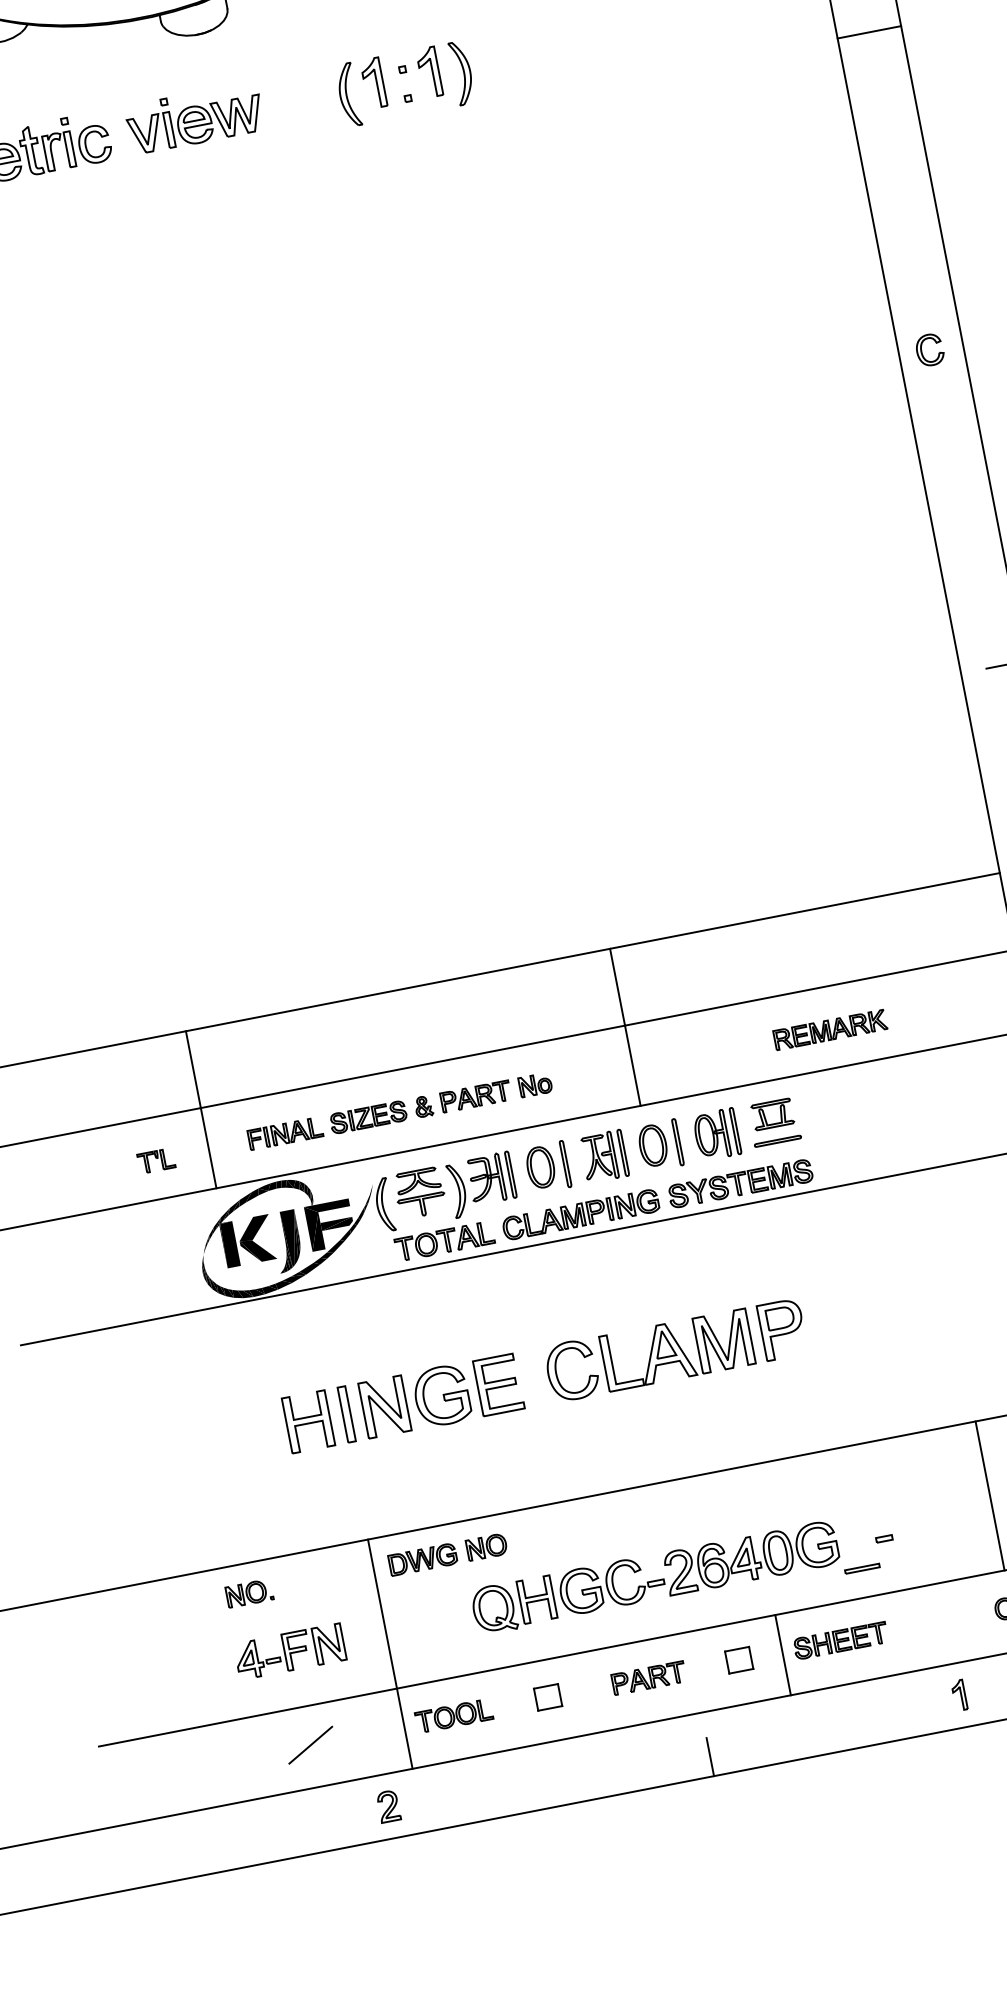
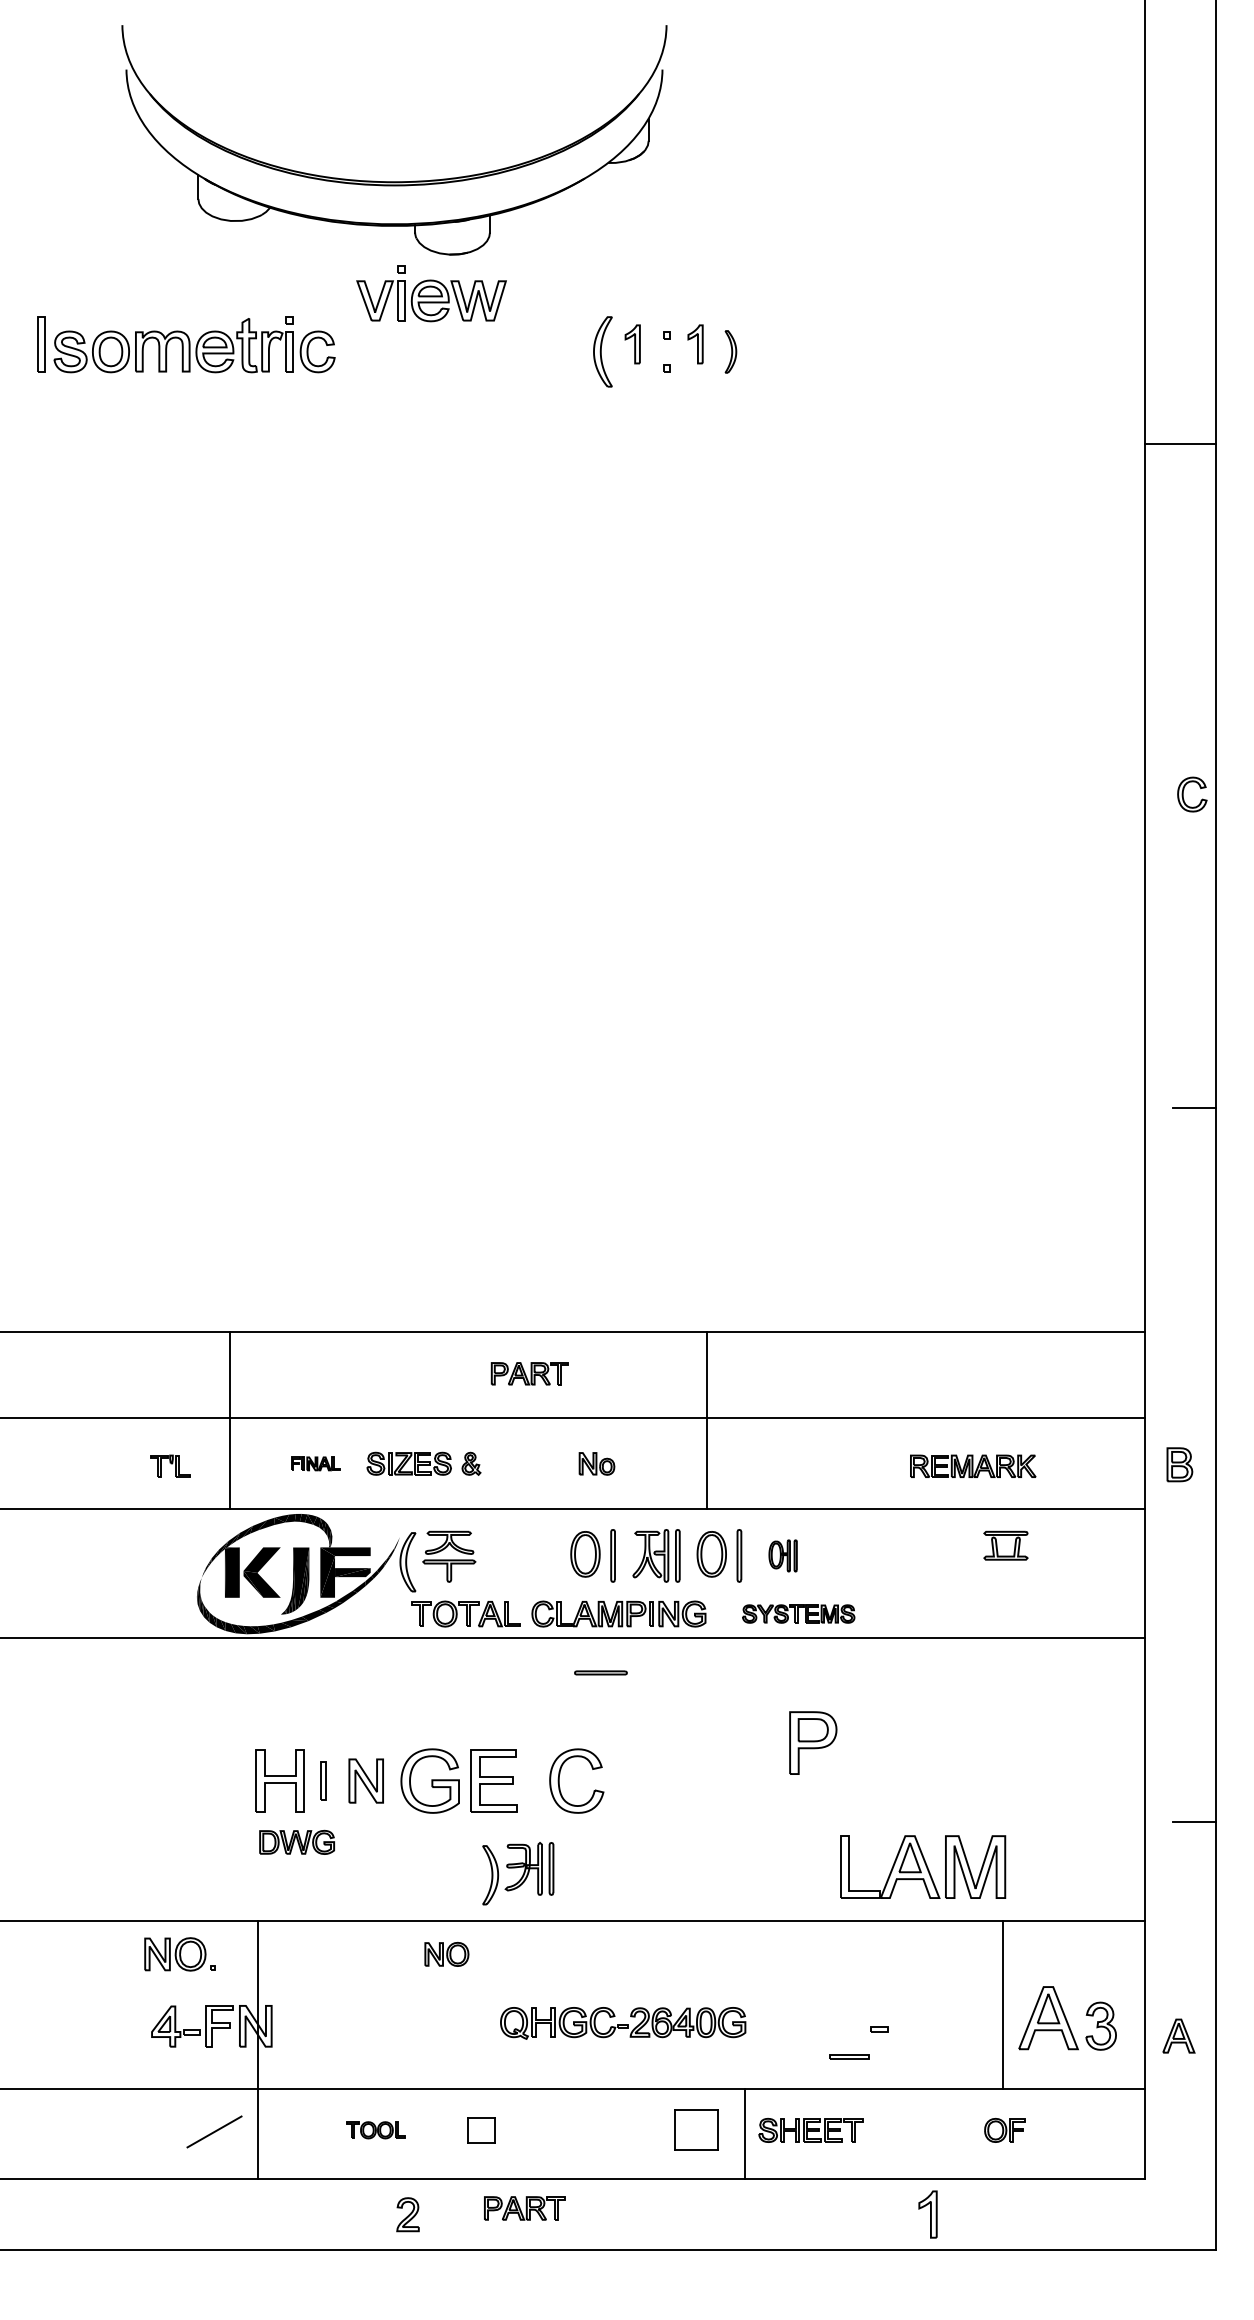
line: (869, 32) -> (1180, 444), moved
part: (429, 72) -> (695, 344), size x0.7
part: (461, 72) -> (730, 351), size x0.6
part: (373, 83) -> (632, 344), size x0.7
part: (194, 118) -> (431, 293), moved
part: (922, 351) -> (1183, 794), moved
part: (830, 1029) -> (973, 1465), moved
part: (475, 1096) -> (529, 1373), moved
part: (772, 1114) -> (1005, 1545), moved
part: (285, 1133) -> (315, 1463), size x0.6
part: (716, 1134) -> (782, 1555), size x0.6
part: (777, 1140) -> (600, 1672), moved
part: (740, 1183) -> (798, 1613), size x0.7
part: (482, 1184) -> (518, 1873), moved
part: (782, 1329) -> (813, 1742), moved
part: (677, 1349) -> (923, 1866), moved
part: (385, 1406) -> (366, 1780), size x0.7
part: (346, 1414) -> (322, 1780), size x0.6
part: (422, 1558) -> (296, 1841), moved
part: (654, 1578) -> (622, 2023), size x0.6
part: (248, 1593) -> (179, 1954), size x1.4
line: (389, 1653) -> (257, 2049), moved
part: (739, 1660) -> (696, 2130), size x1.6
part: (648, 1678) -> (524, 2208), moved
part: (959, 1695) -> (927, 2214), size x1.4
part: (453, 1715) -> (375, 2129), size x0.7
line: (709, 1756) -> (644, 2228), removed
part: (388, 1806) -> (407, 2214), moved

